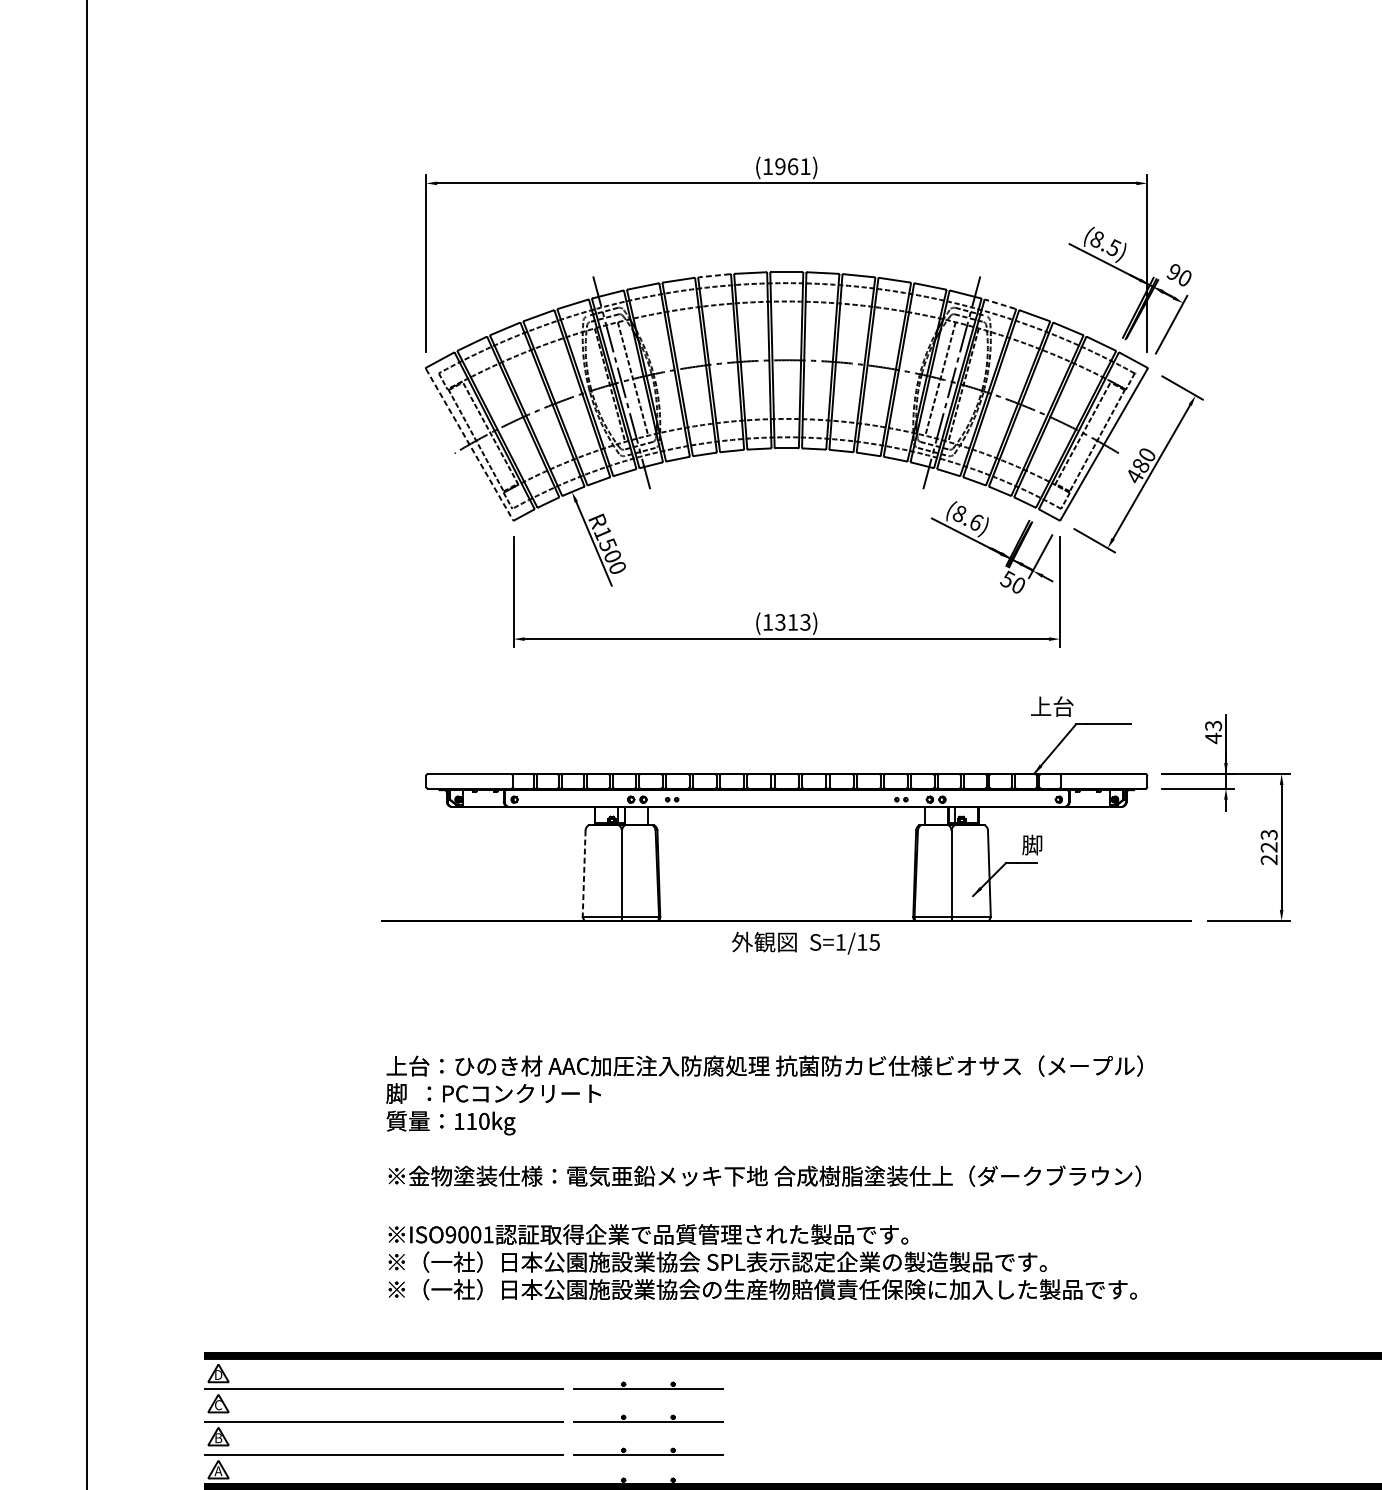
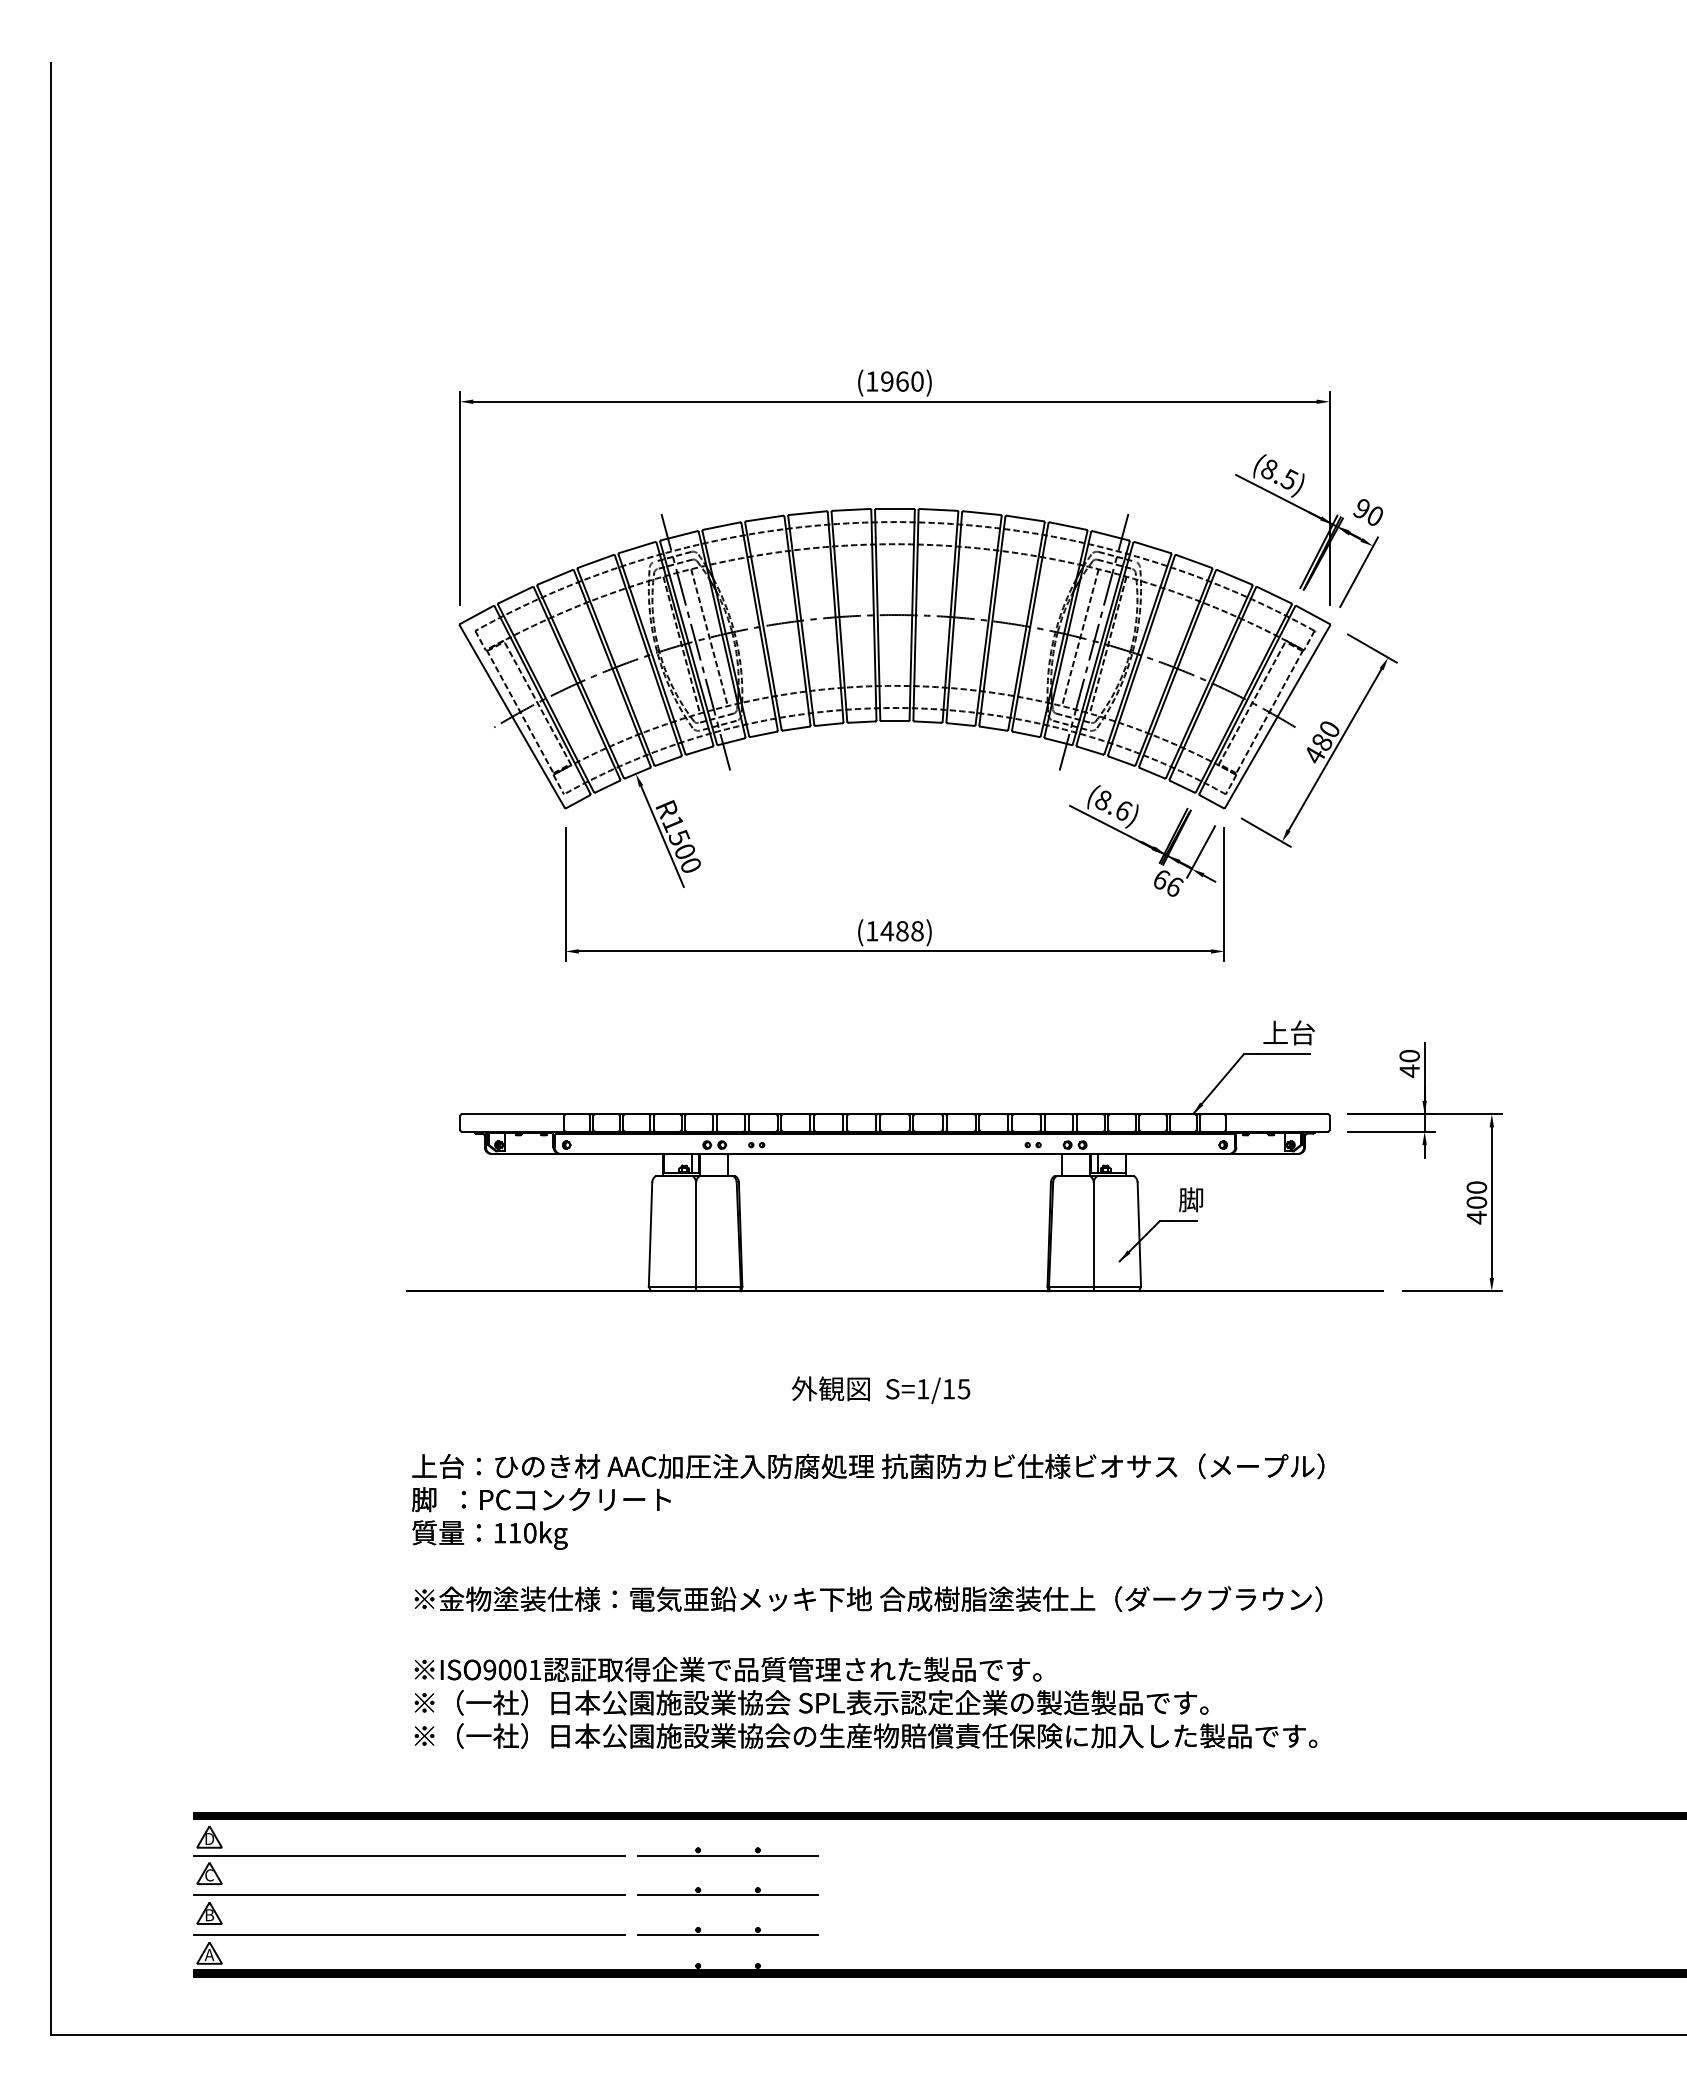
text: (805, 166) -> (917, 381), (1961) -> (1960)
line: (714, 276) -> (807, 513), dashed -> solid
line: (1000, 304) -> (1152, 547), dashed -> solid
line: (469, 444) -> (512, 716), dashed -> solid
text: (1012, 581) -> (1167, 882), 50 -> 66
text: (792, 622) -> (901, 931), (1313) -> (1488)
text: (1051, 706) -> (1288, 1032), moved
text: (1213, 725) -> (1409, 1055), 43 -> 40
text: (1268, 847) -> (1476, 1202), 223 -> 400
line: (584, 874) -> (650, 1235), dashed -> solid
text: (805, 942) -> (880, 1389), moved

